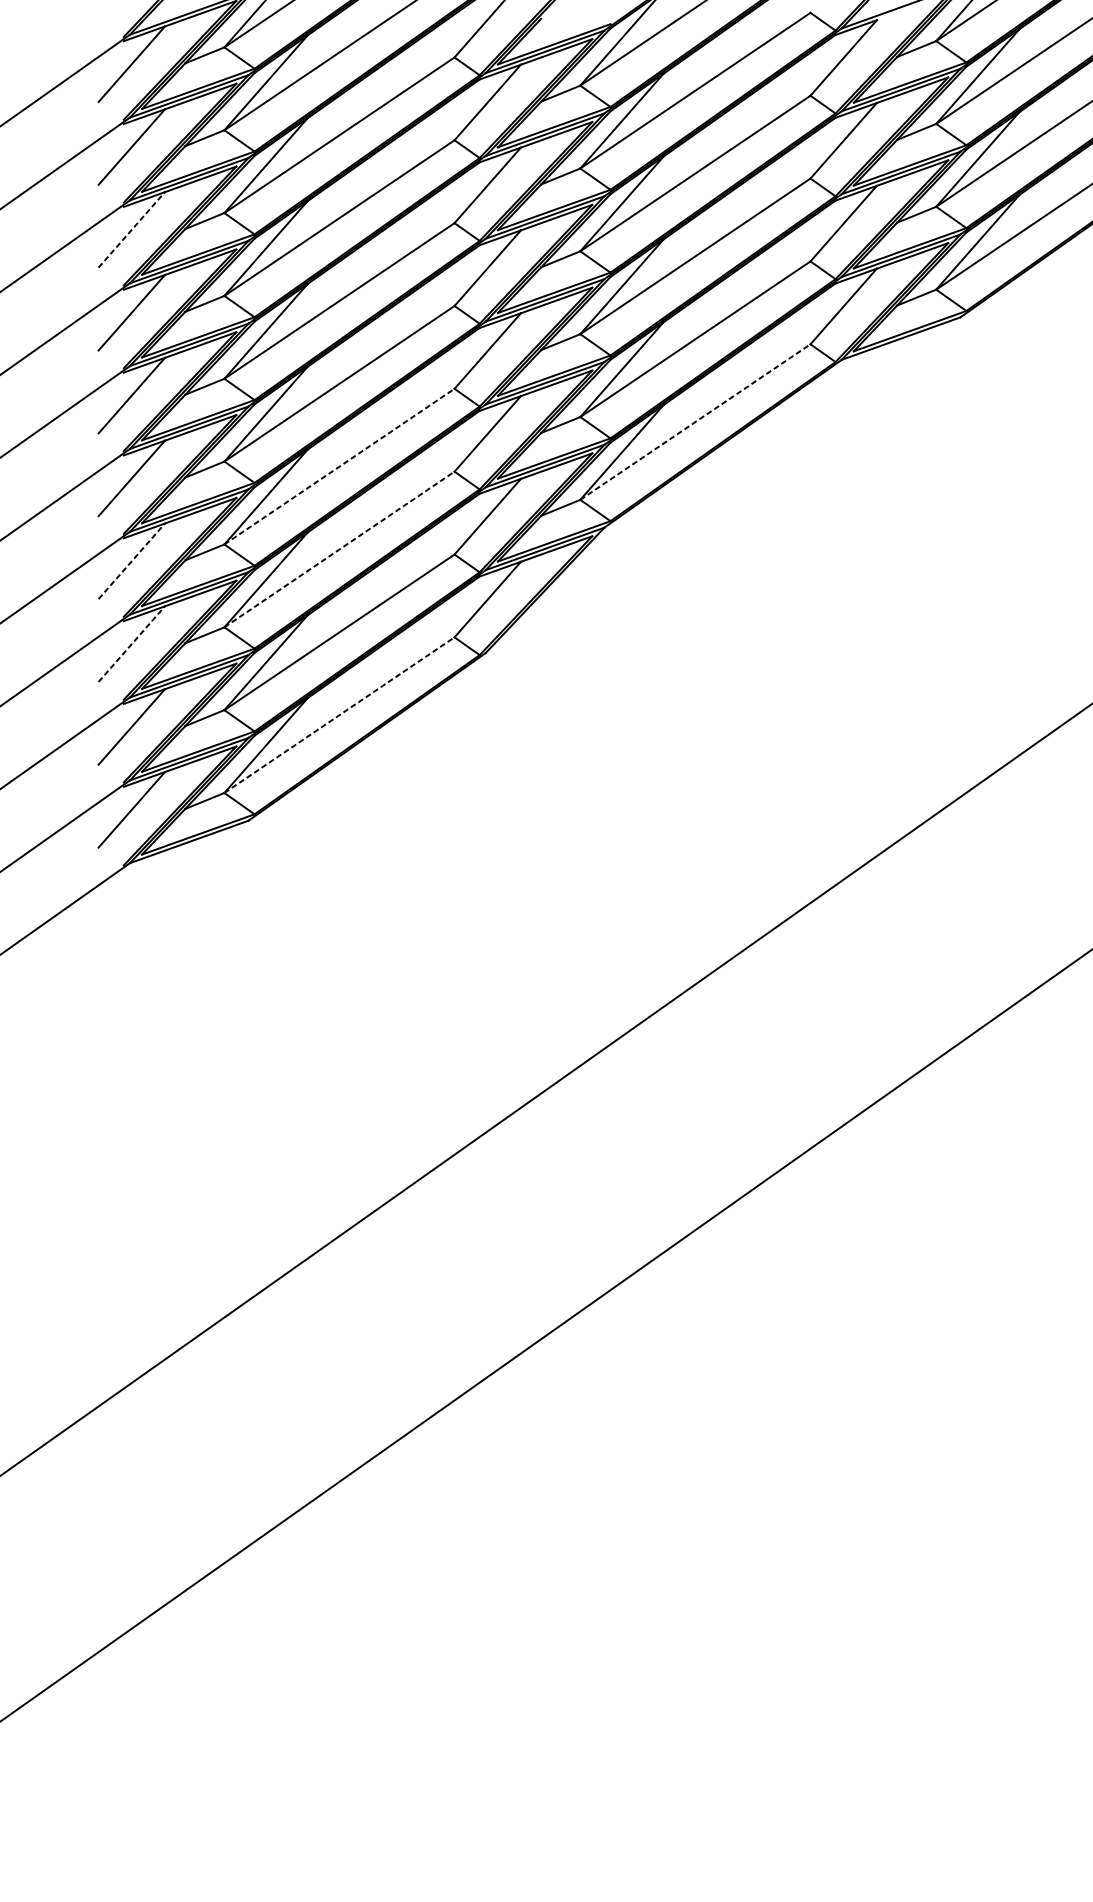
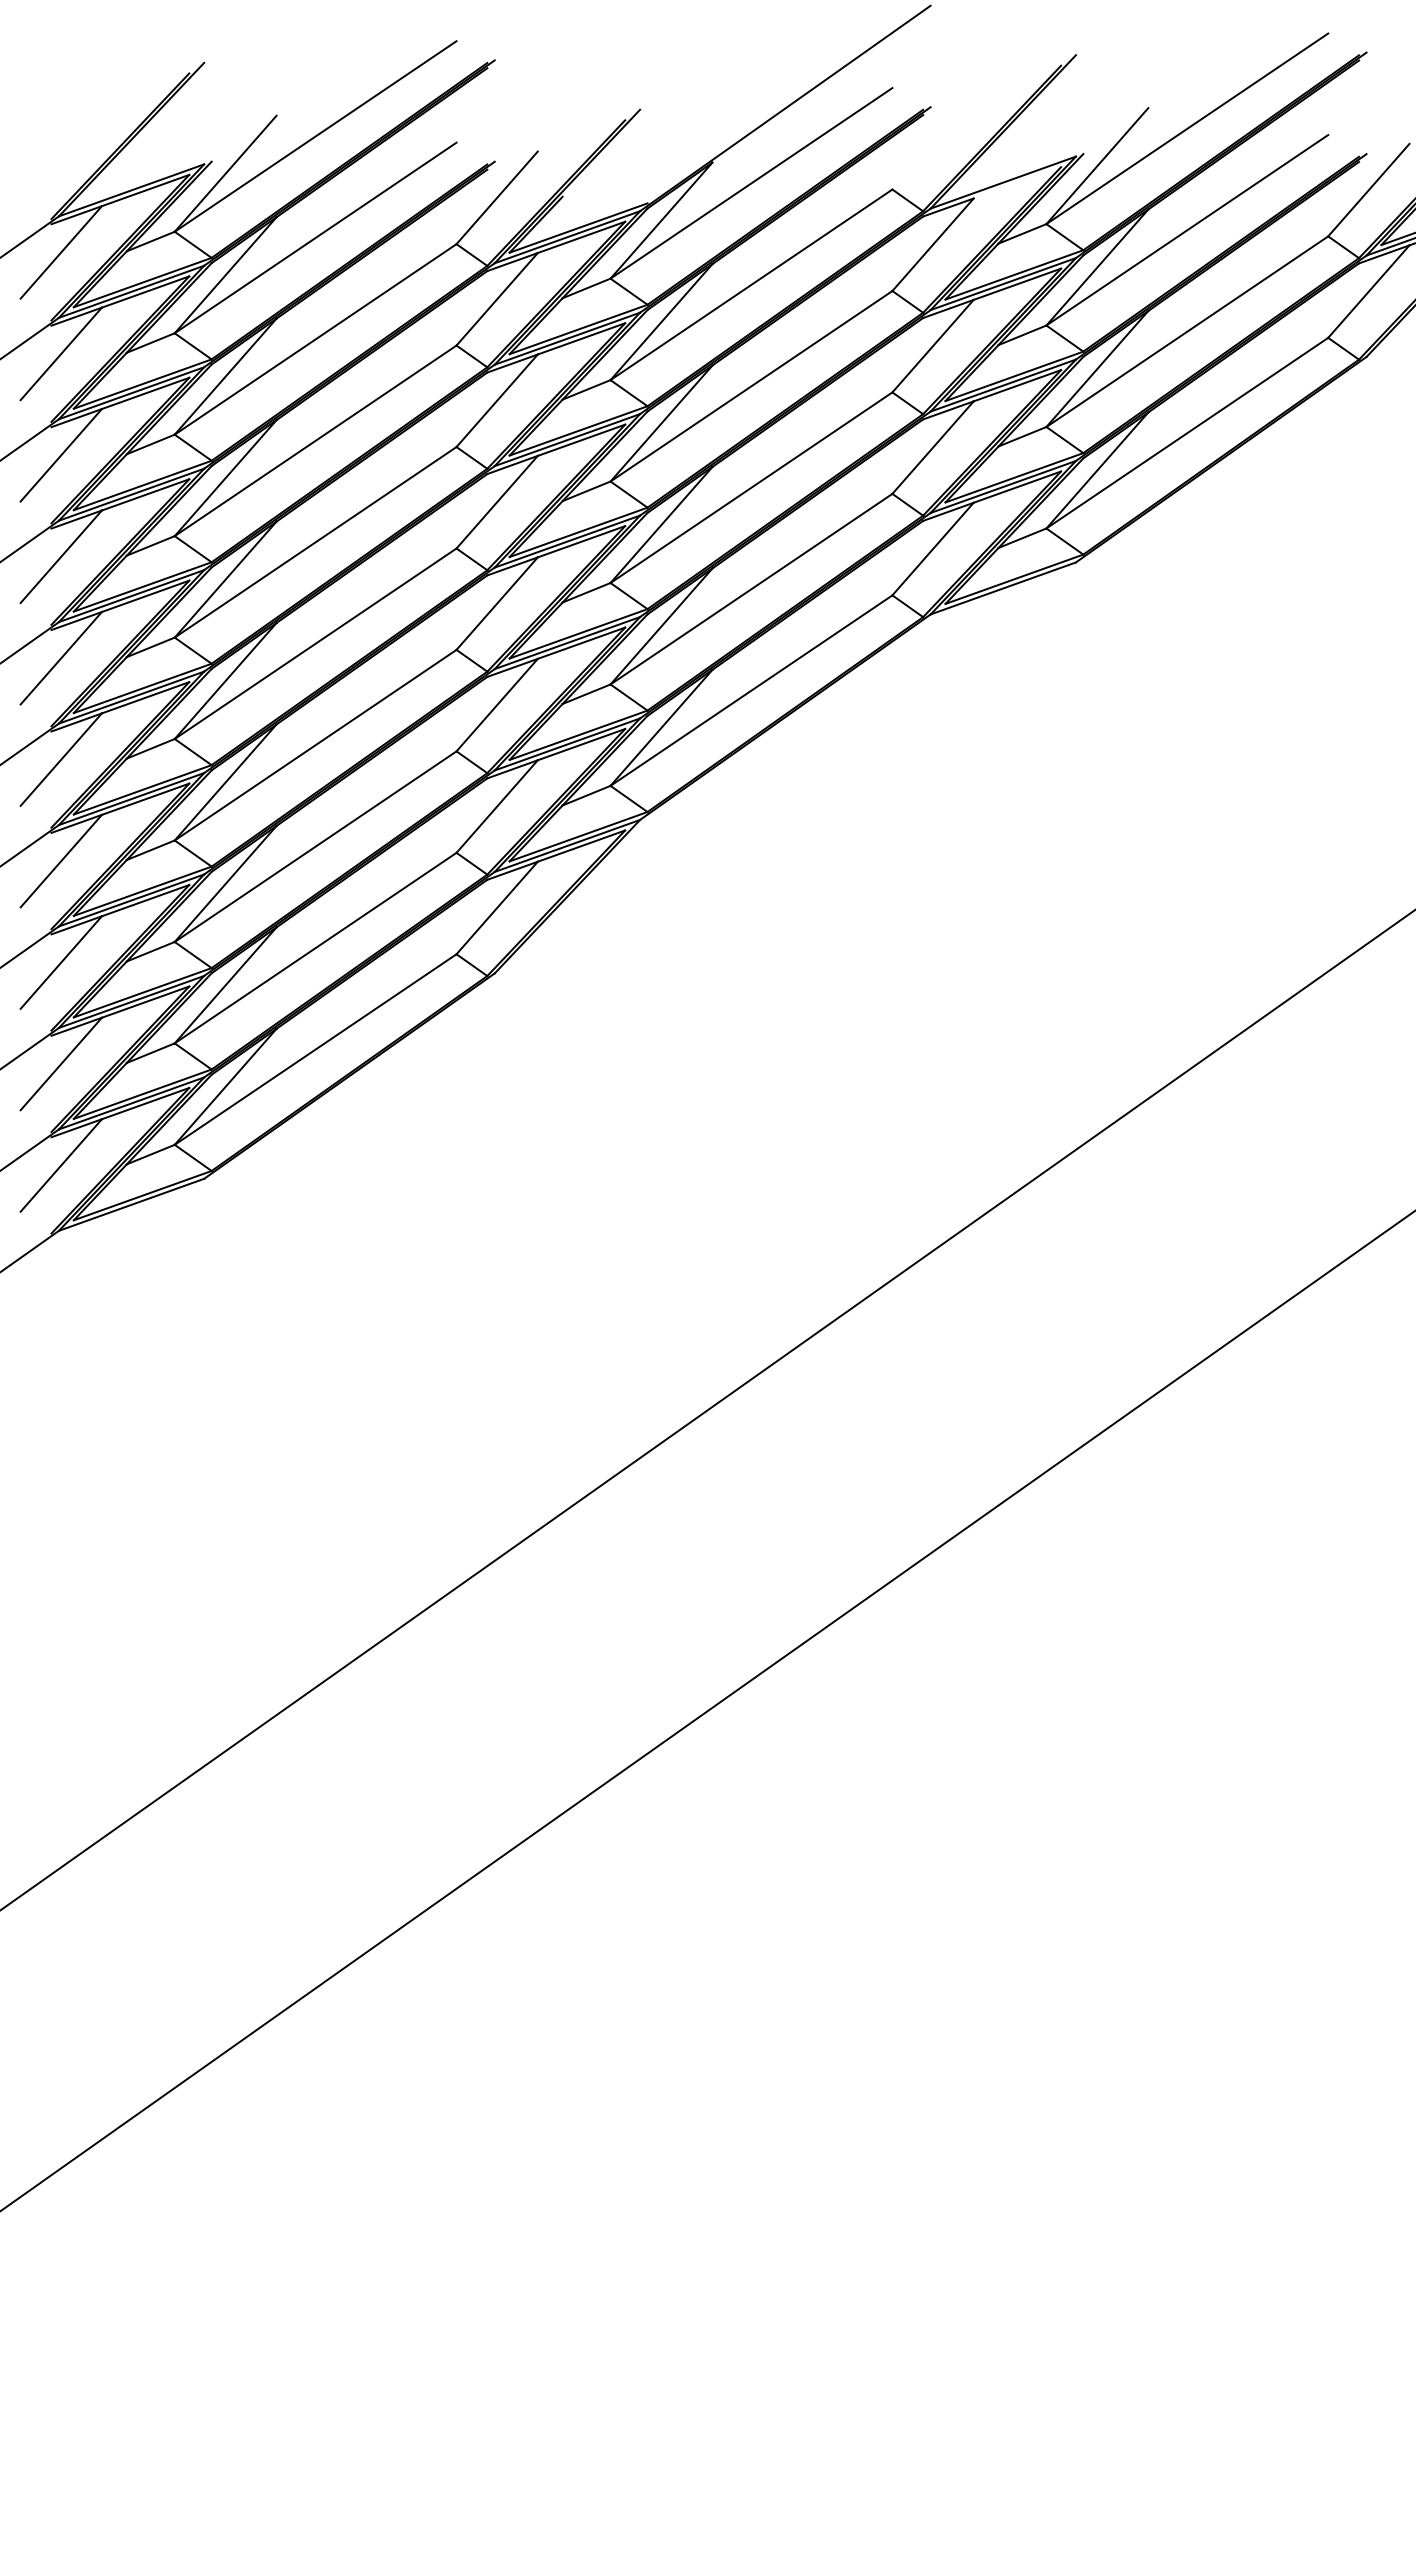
line: (131, 230) -> (61, 455), dashed -> solid
line: (695, 421) -> (751, 690), dashed -> solid
line: (340, 466) -> (316, 744), dashed -> solid
line: (340, 549) -> (316, 846), dashed -> solid
line: (131, 561) -> (61, 861), dashed -> solid
line: (131, 644) -> (61, 962), dashed -> solid
line: (340, 715) -> (316, 1049), dashed -> solid

